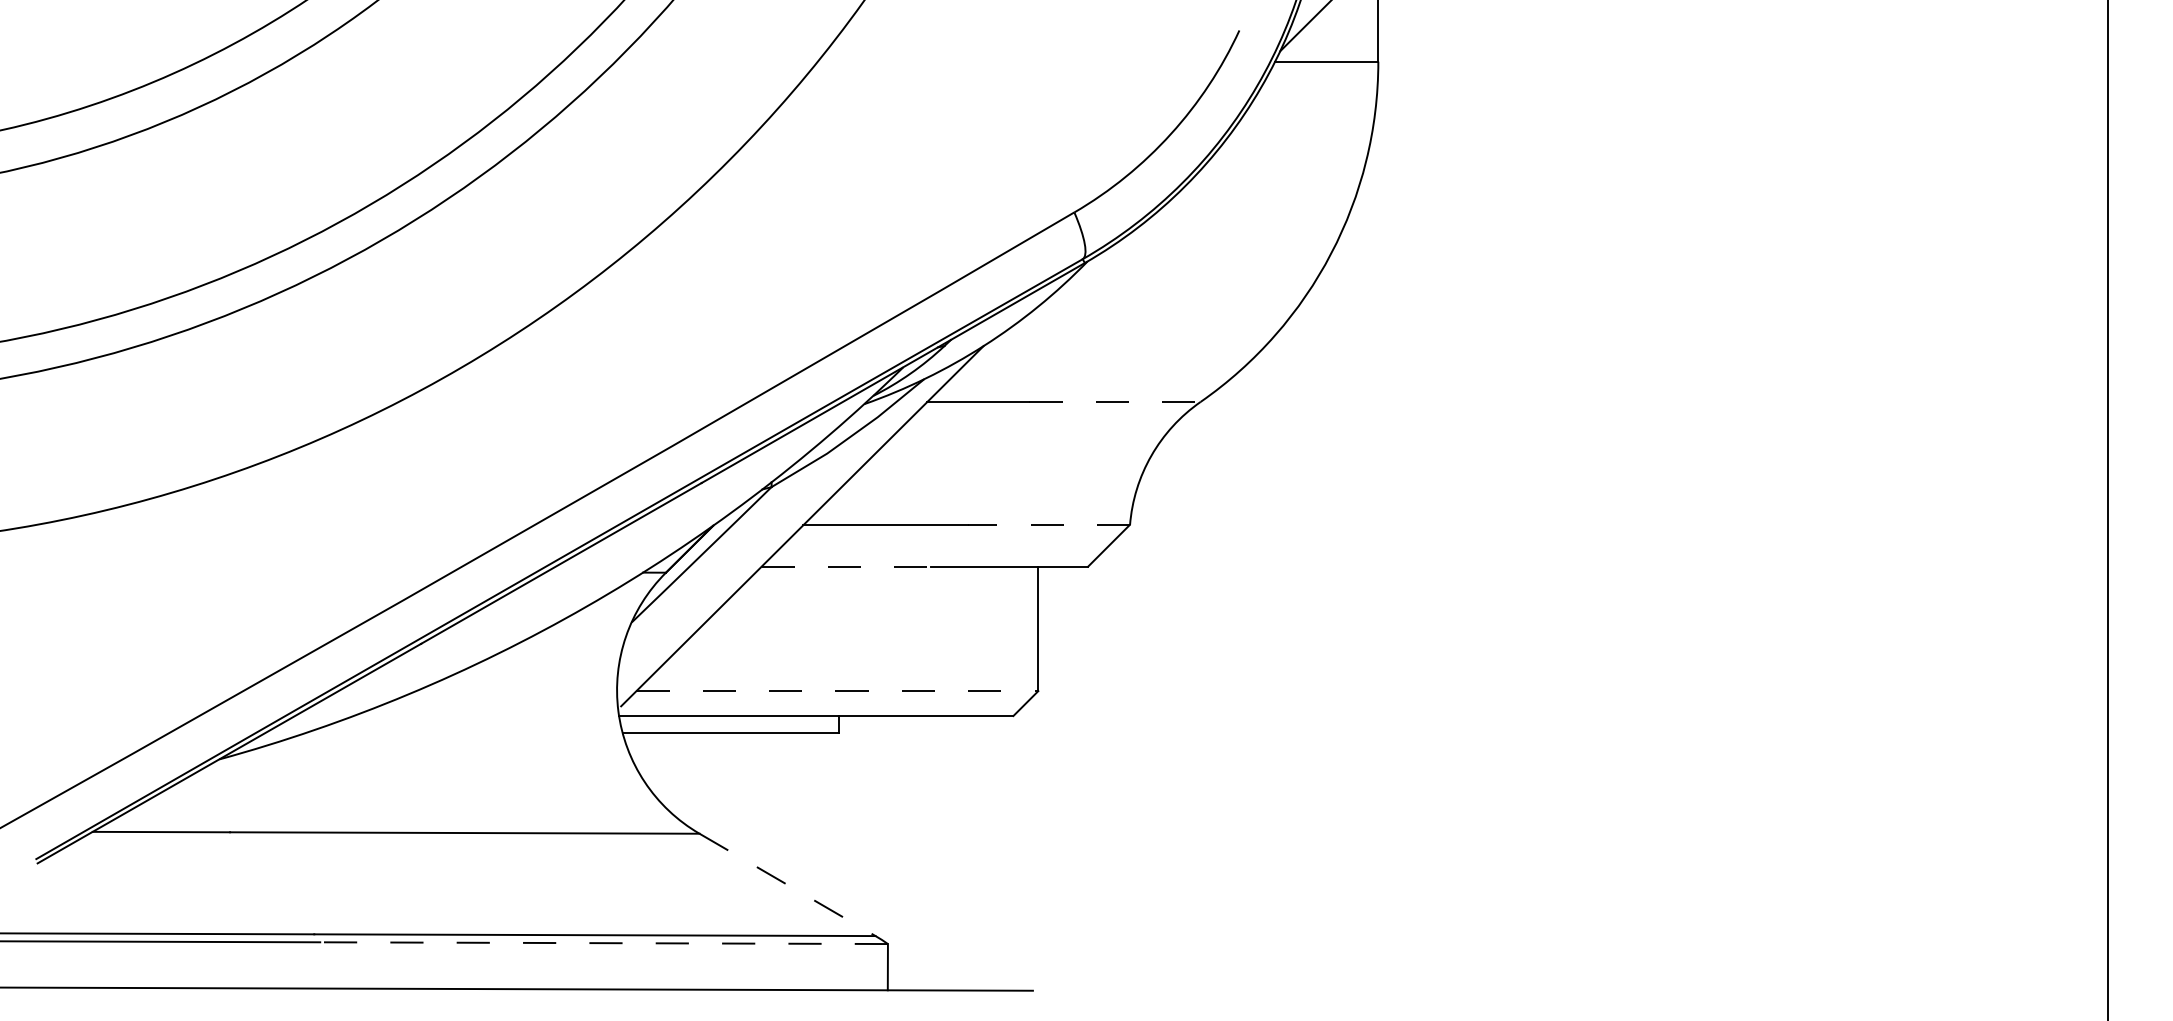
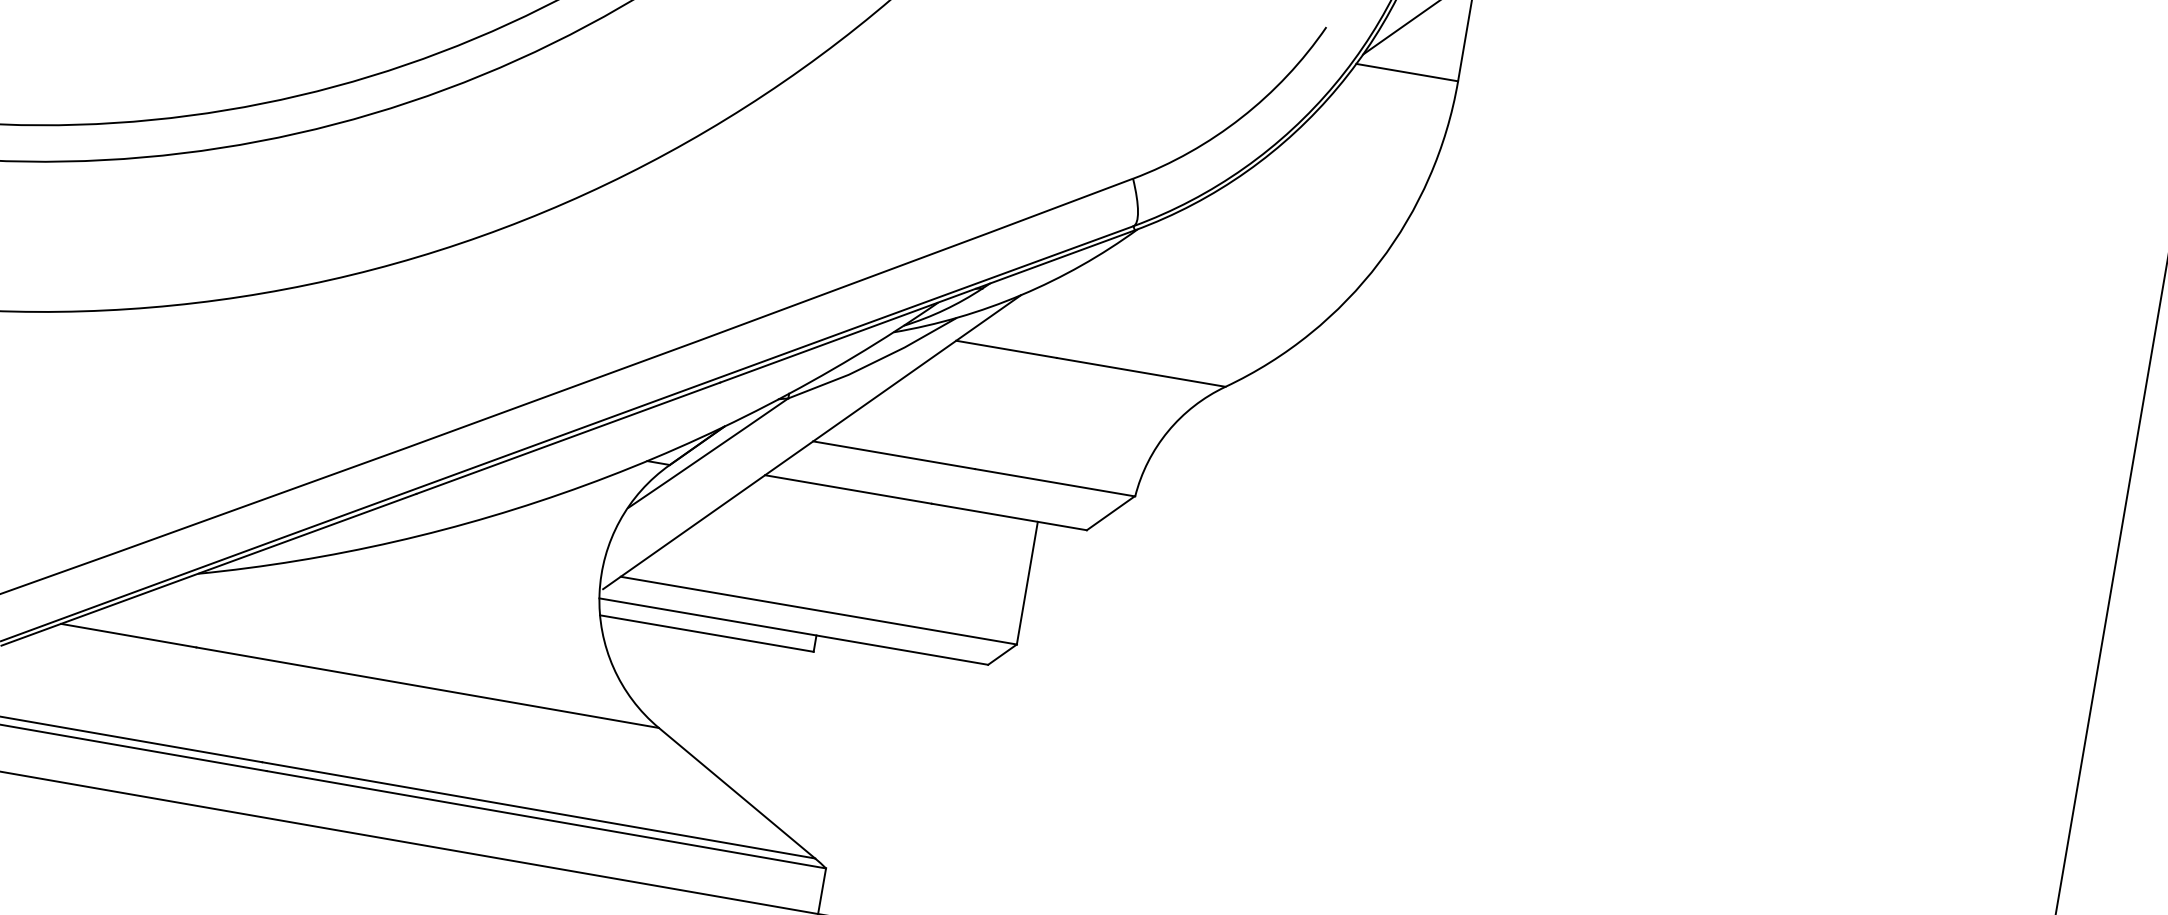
line: (1115, 401) -> (1141, 371), dashed -> solid
line: (1048, 525) -> (1054, 482), dashed -> solid
line: (846, 566) -> (848, 489), dashed -> solid
line: (837, 691) -> (818, 611), dashed -> solid
line: (787, 884) -> (737, 792), dashed -> solid
line: (604, 943) -> (546, 820), dashed -> solid

